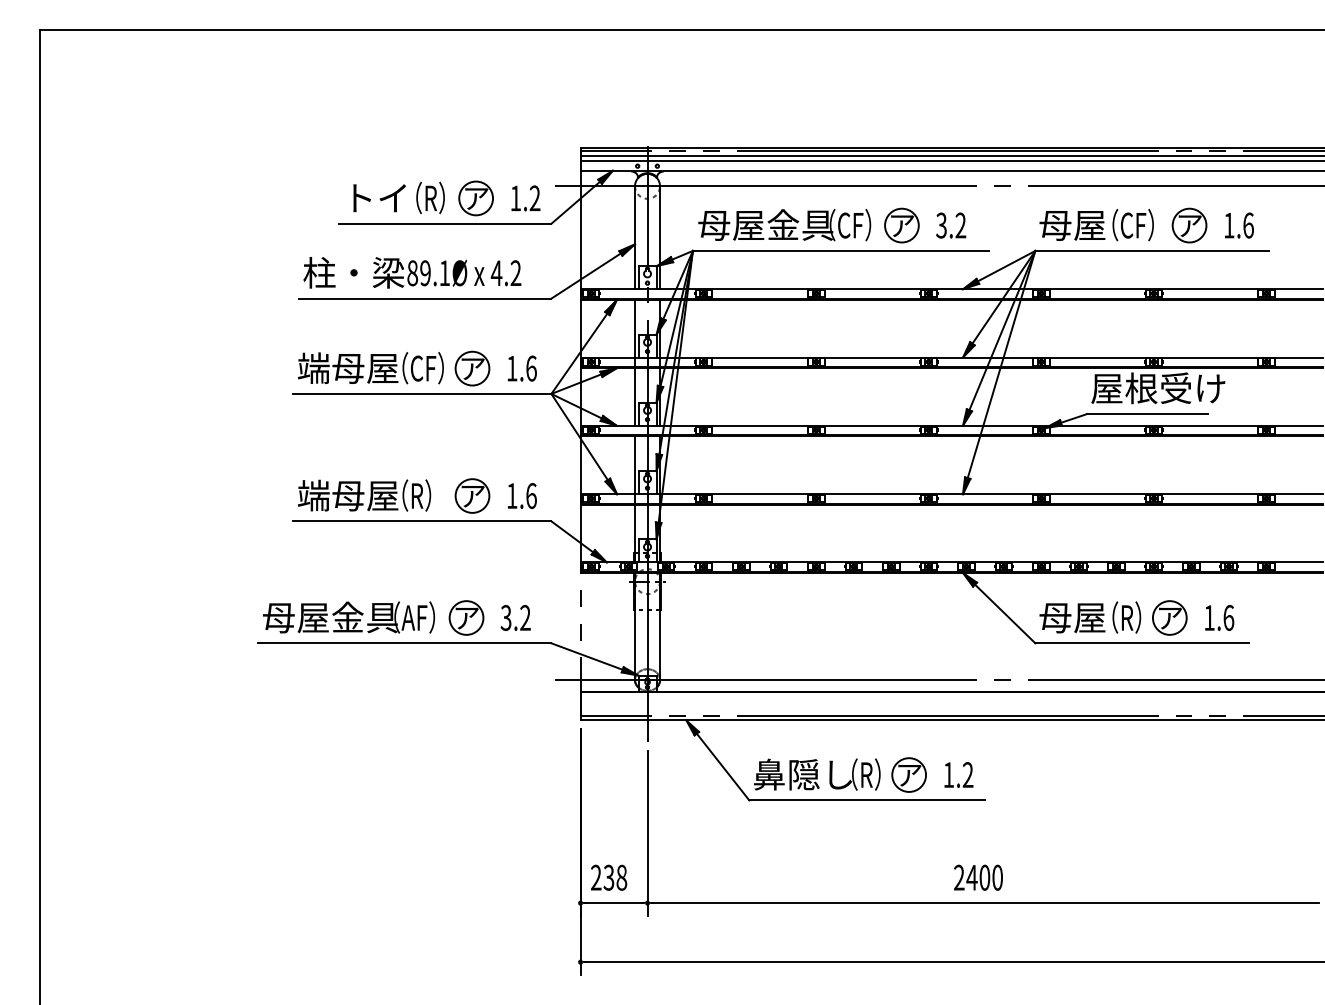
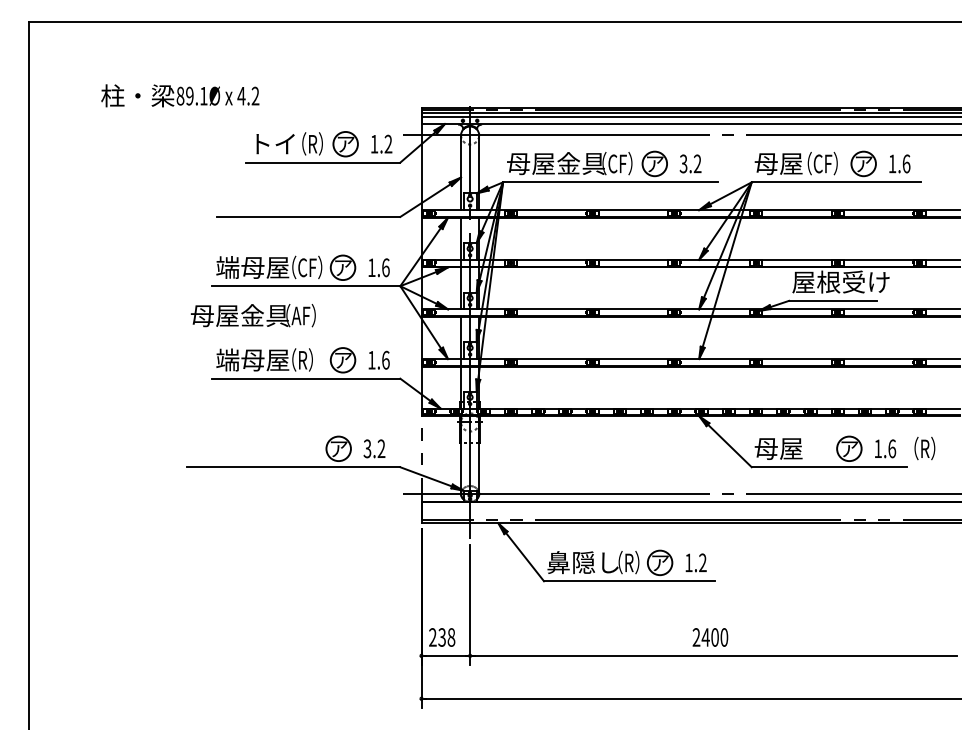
text: (412, 272) -> (180, 95), moved
text: (348, 617) -> (253, 315), moved
text: (1126, 617) -> (924, 448), moved

